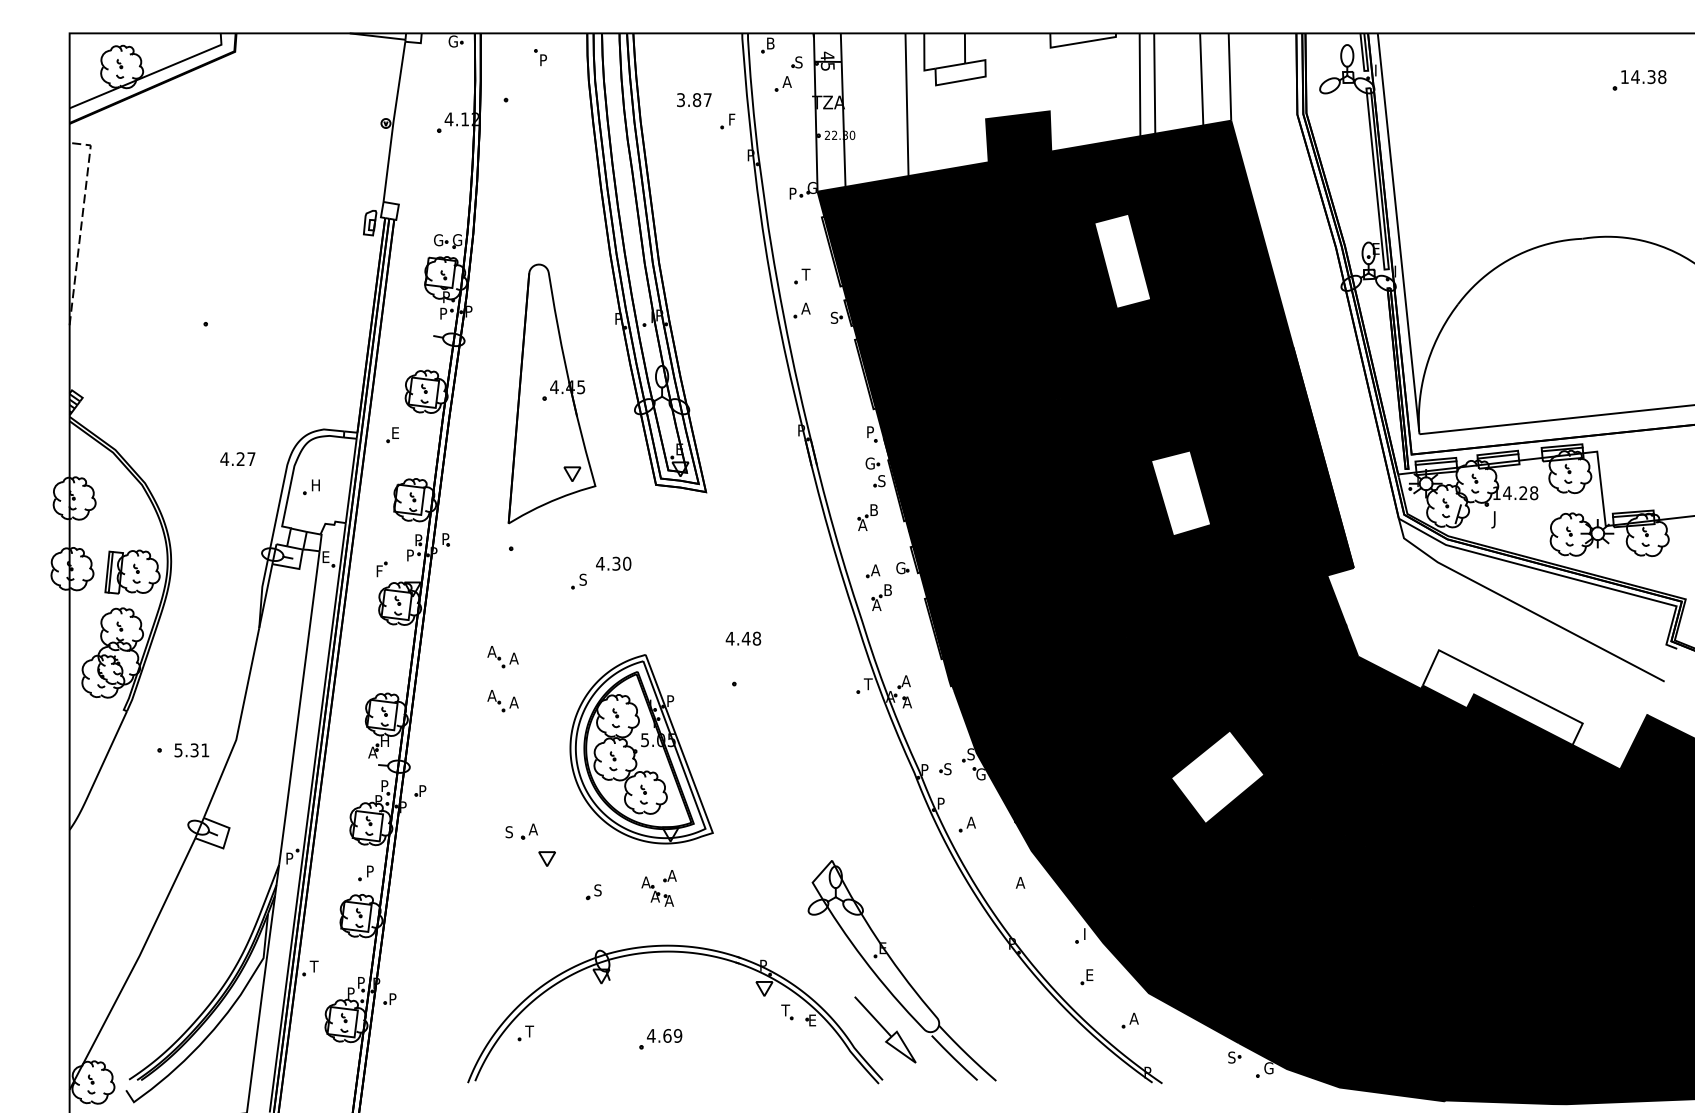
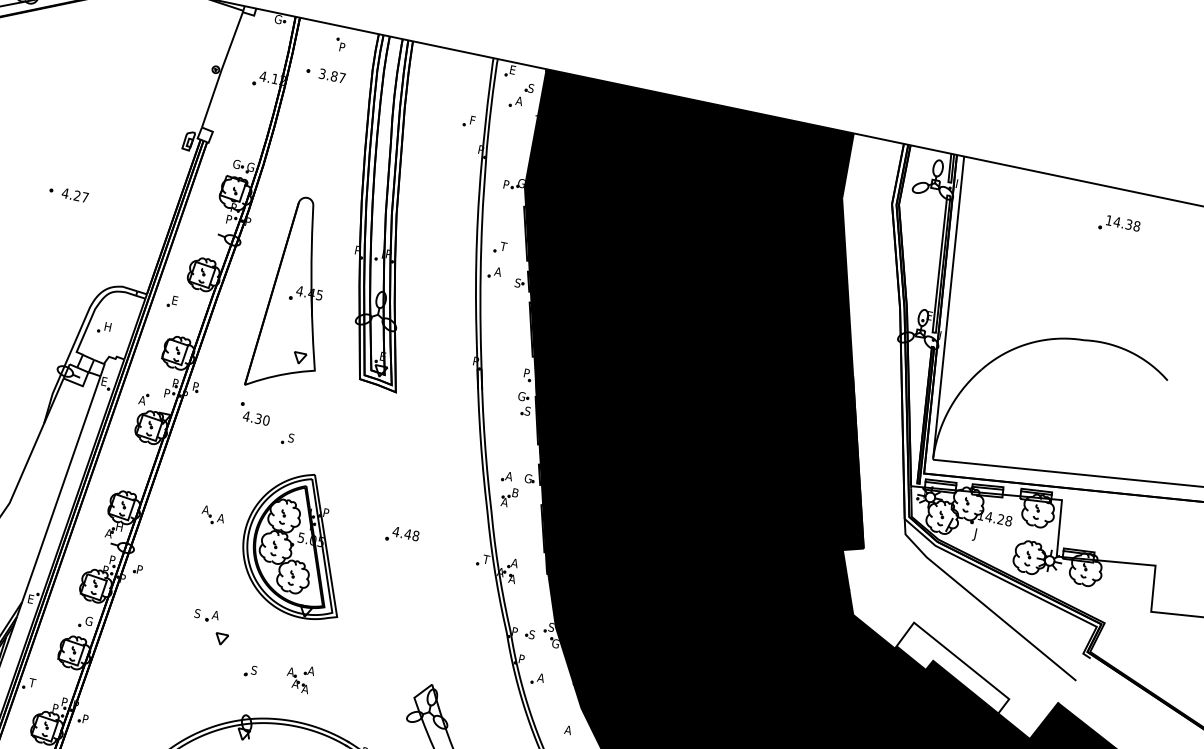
text: (772, 43) -> (514, 70), B -> E
part: (1639, 80) -> (1119, 225), moved
text: (694, 100) -> (332, 76), moved
fill: (1022, 112) -> (688, 160), added
fill: (1122, 260) -> (740, 285), added
text: (237, 458) -> (75, 194), moved
fill: (1180, 493) -> (746, 466), added
part: (867, 517) -> (511, 435), removed
text: (613, 563) -> (256, 418), moved
text: (379, 571) -> (141, 400), F -> A
text: (743, 638) -> (406, 533), moved
part: (502, 657) -> (219, 483), removed
part: (641, 749) -> (297, 544), moved
fill: (1217, 777) -> (730, 682), added
text: (290, 858) -> (31, 599), P -> E
text: (370, 871) -> (88, 621), P -> G

